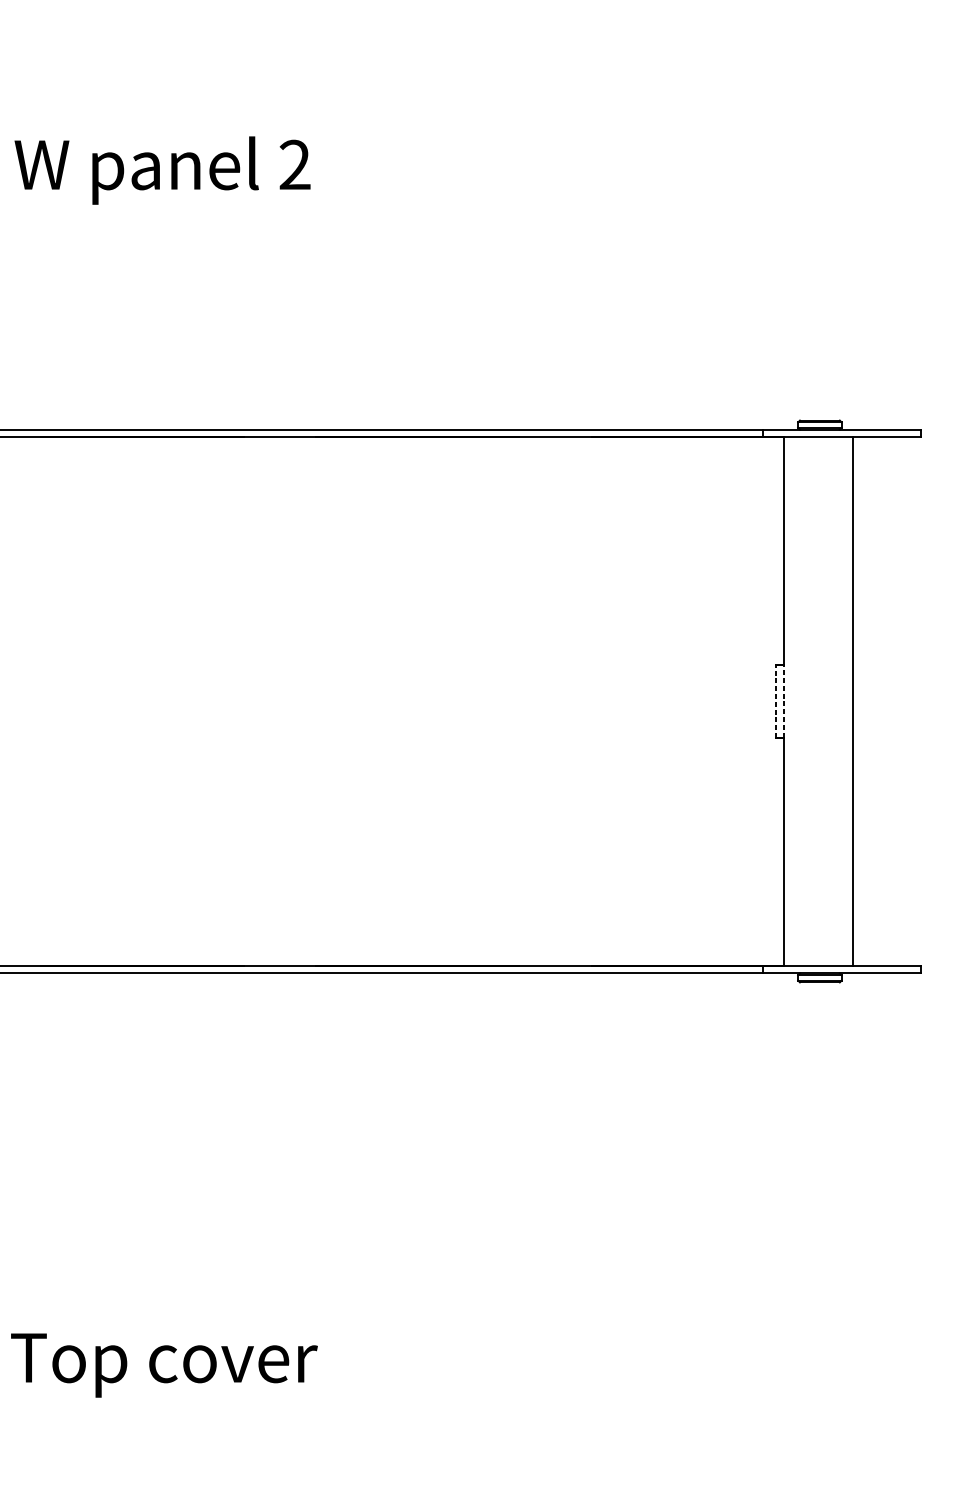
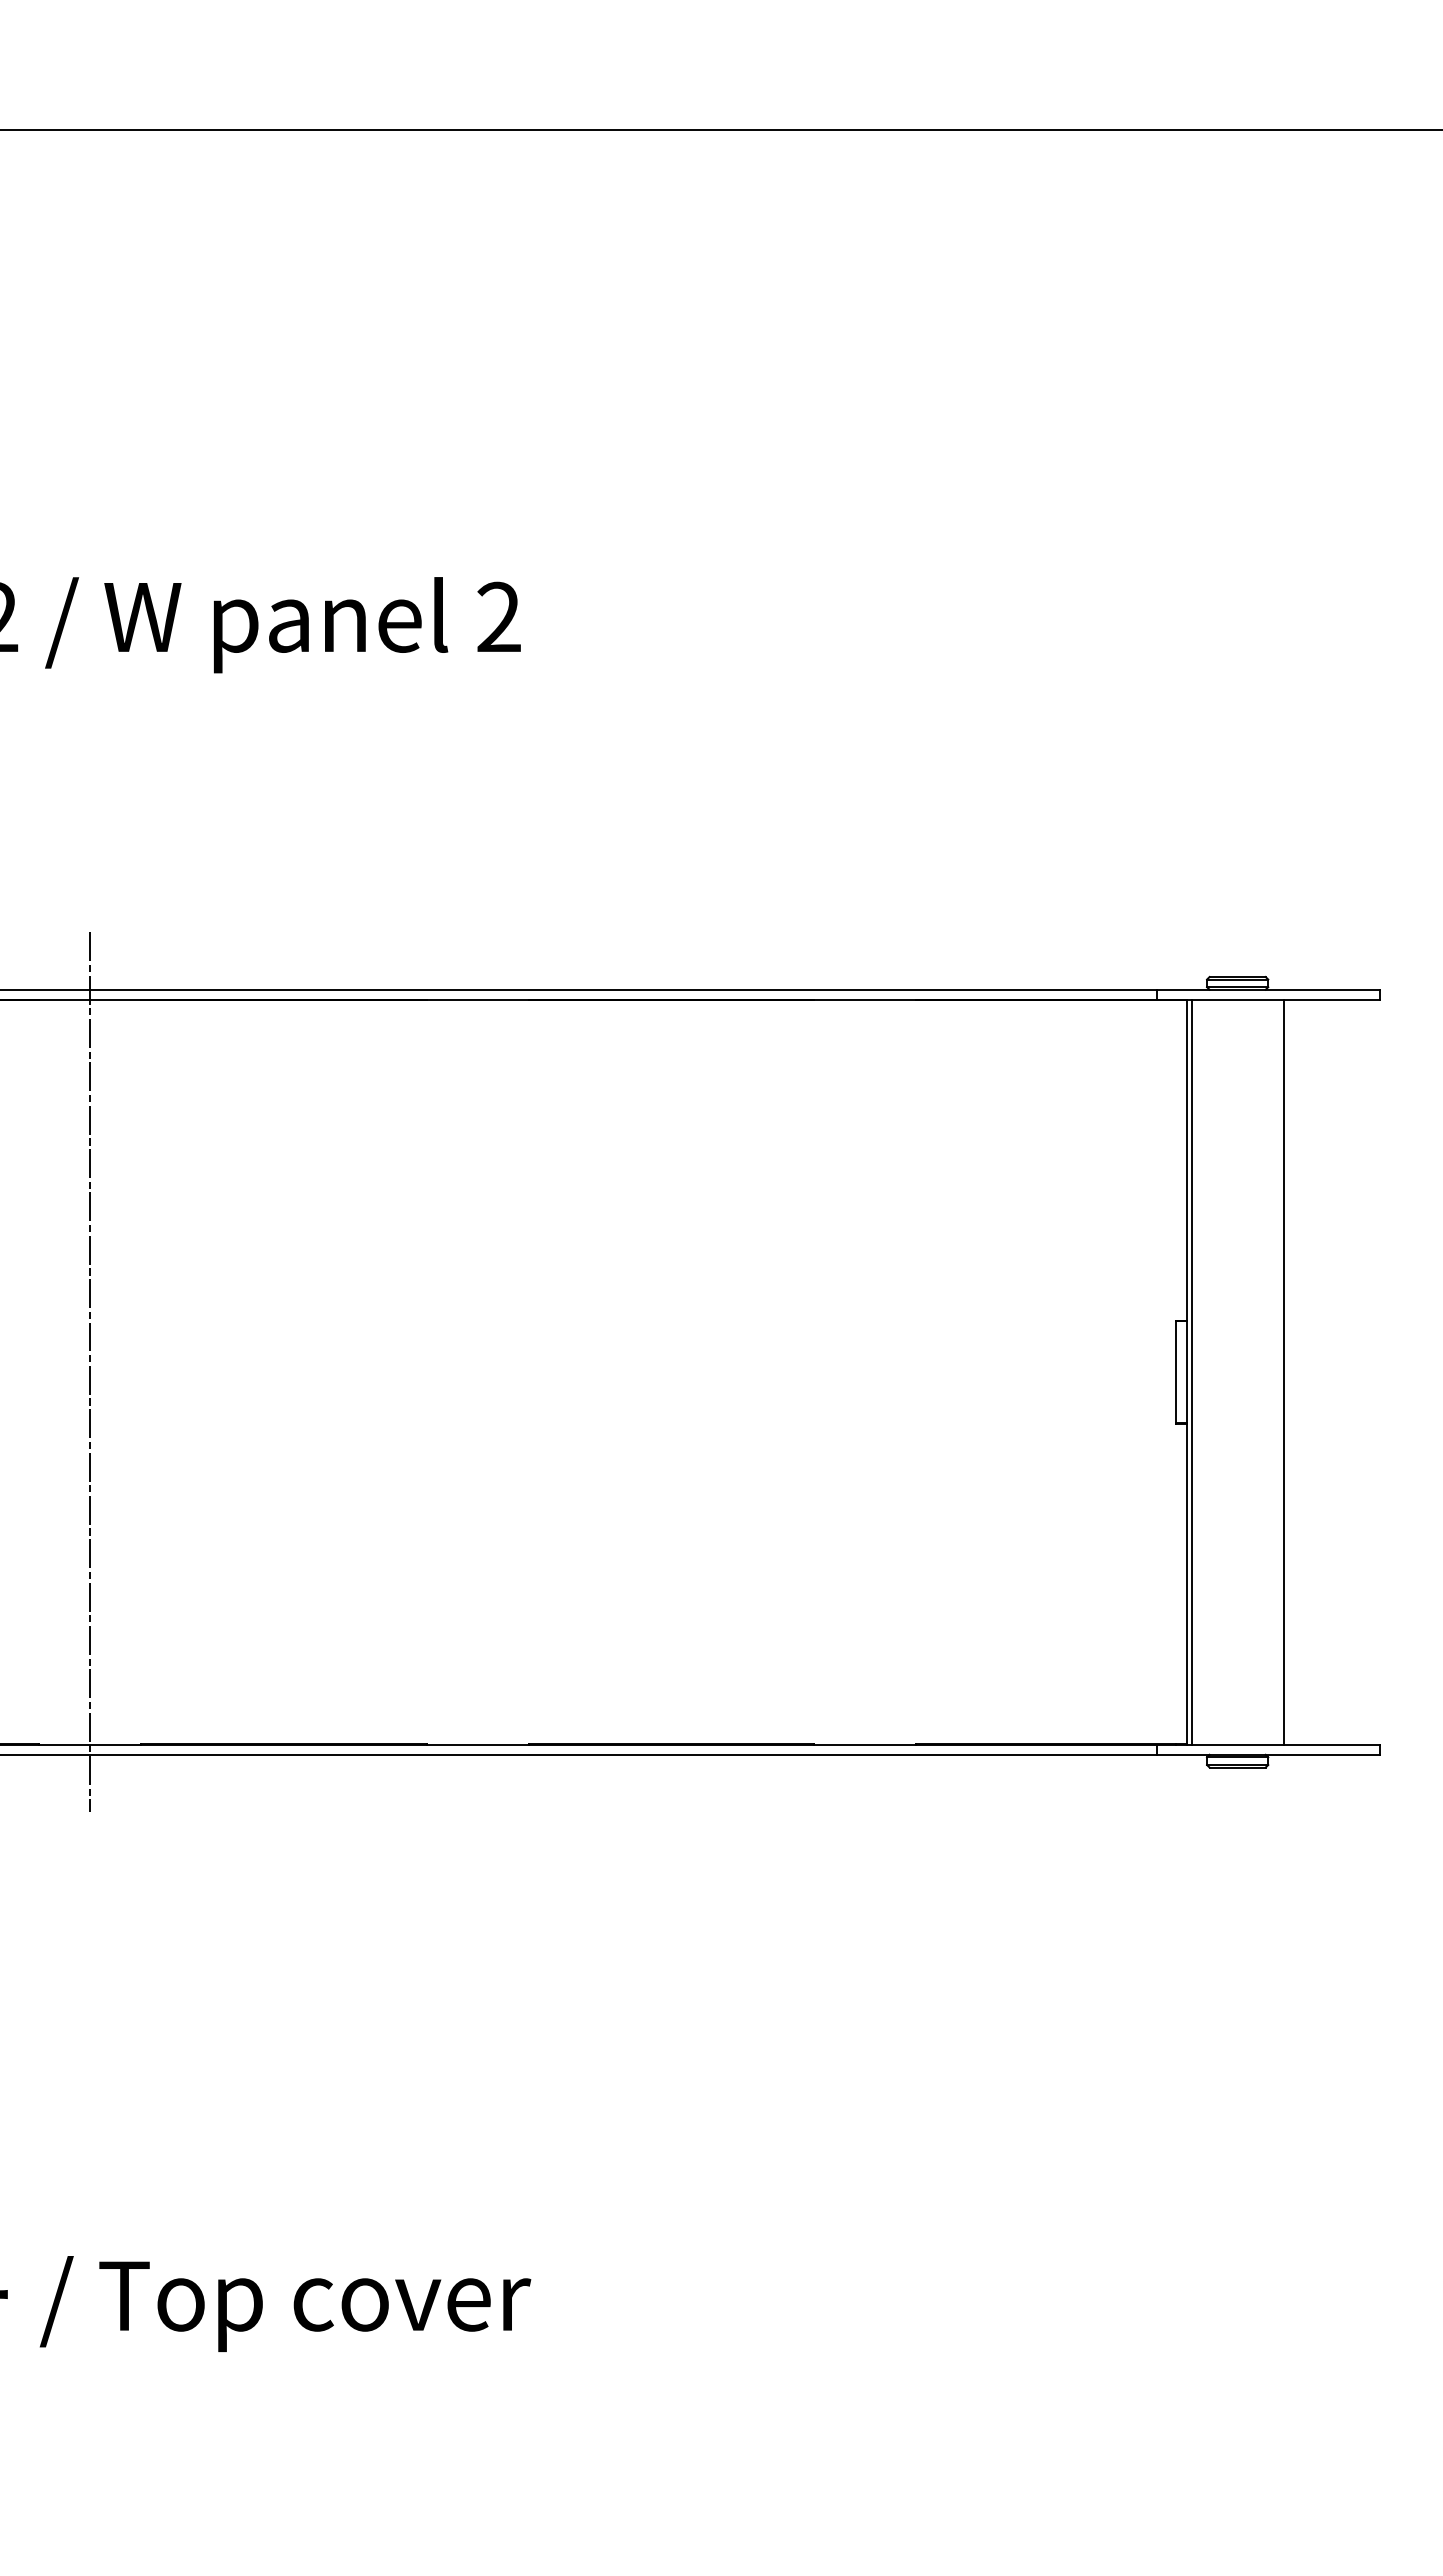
line: (783, 700) -> (1186, 1371), dashed -> solid
line: (787, 700) -> (1191, 1371), added
line: (4, 701) -> (90, 1372), added
line: (776, 701) -> (1176, 1372), dashed -> solid

